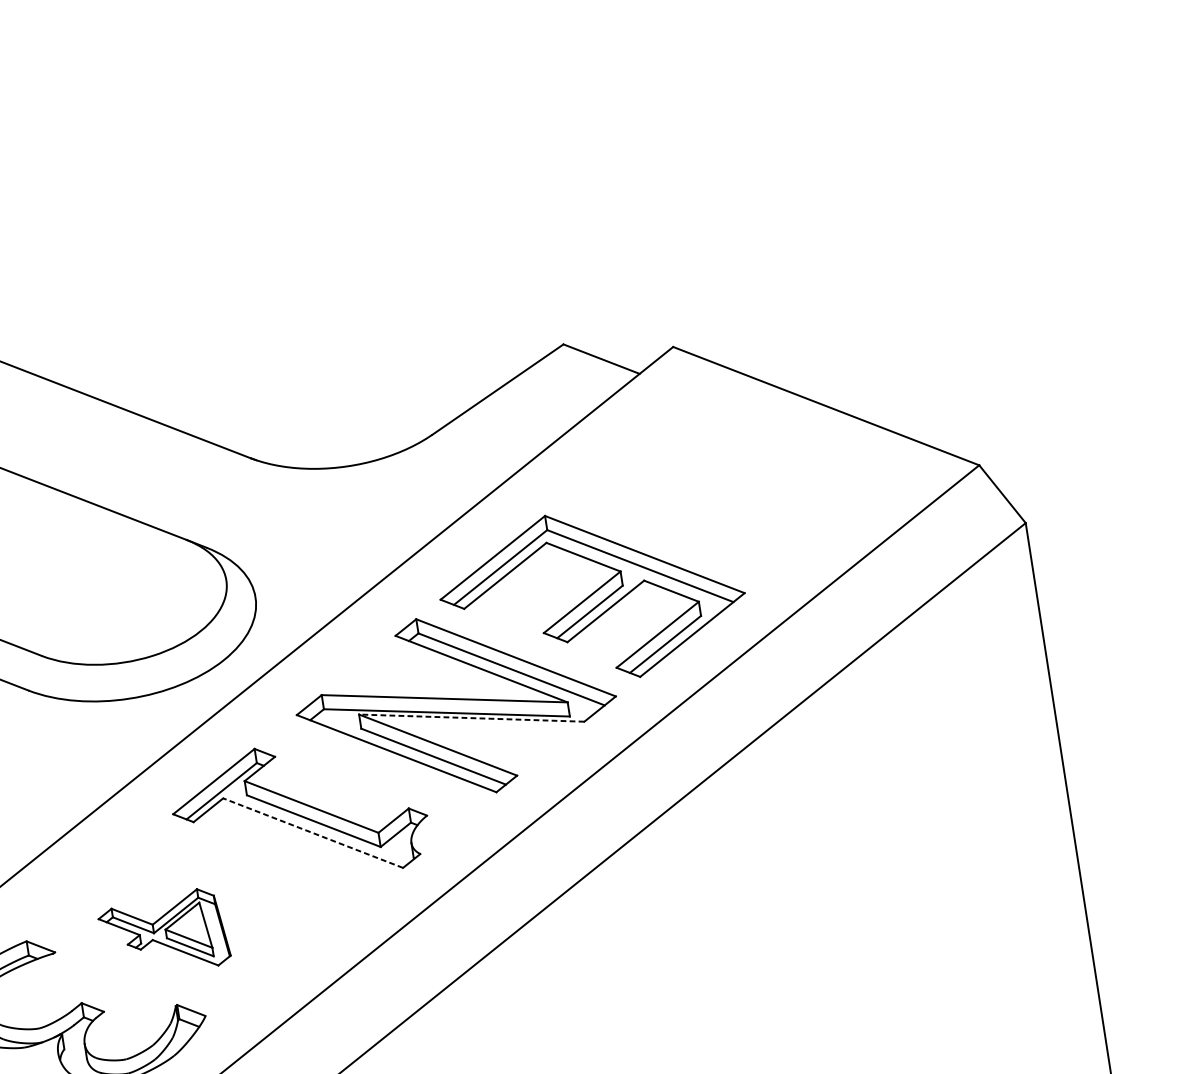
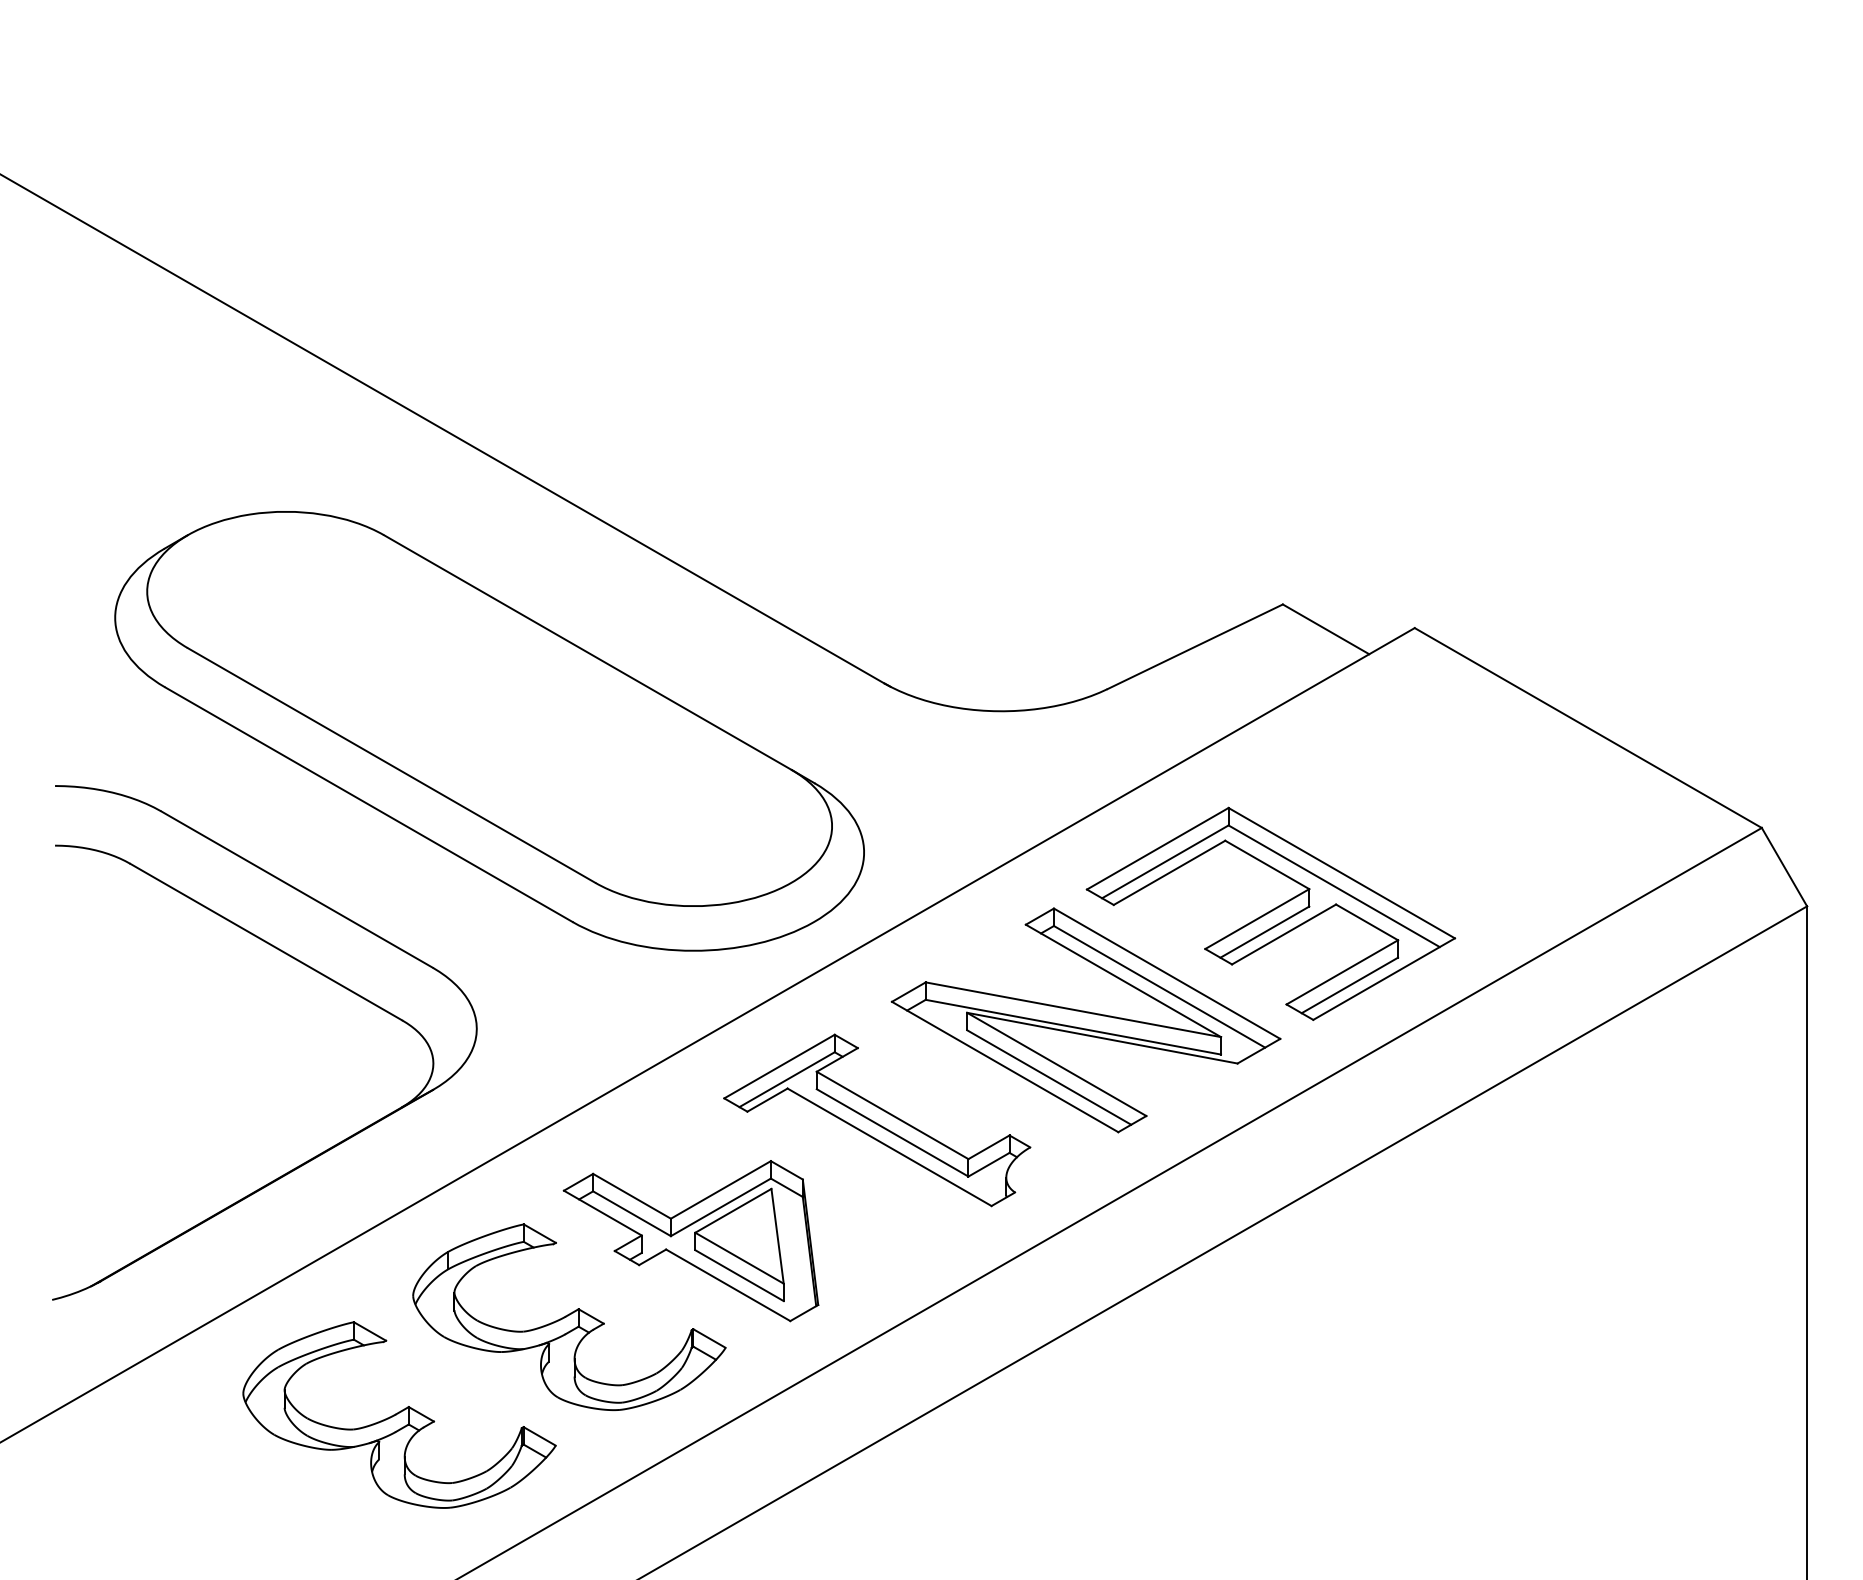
line: (471, 718) -> (1102, 1038), dashed -> solid
line: (313, 833) -> (889, 1147), dashed -> solid
part: (163, 934) -> (690, 1241), size x1.67

